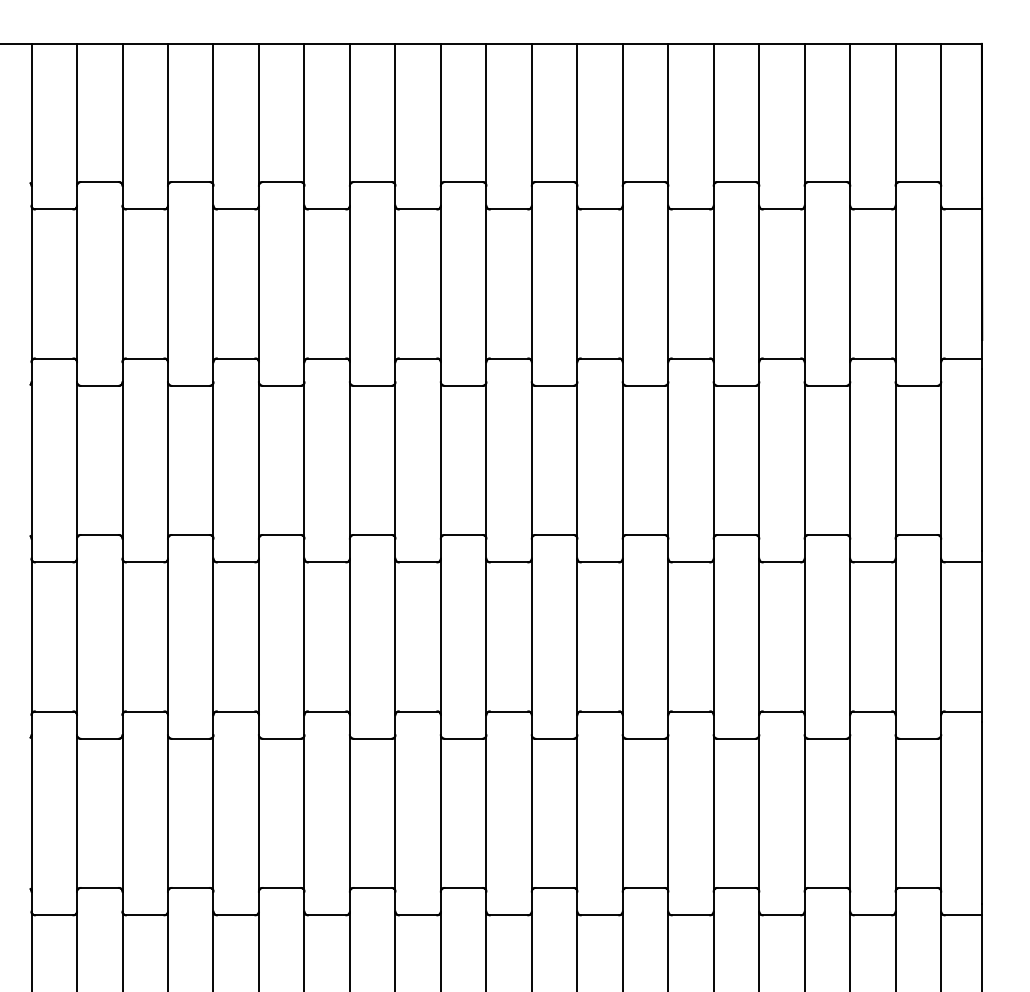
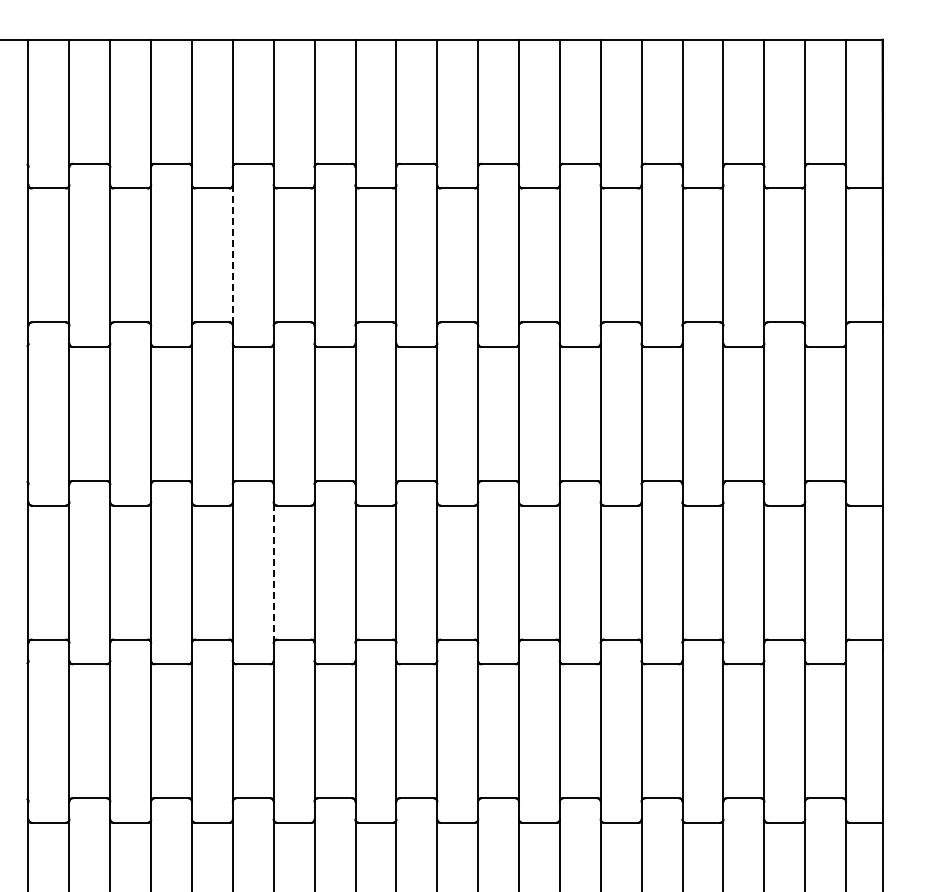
line: (258, 284) -> (232, 255), solid -> dashed
line: (304, 636) -> (273, 572), solid -> dashed

